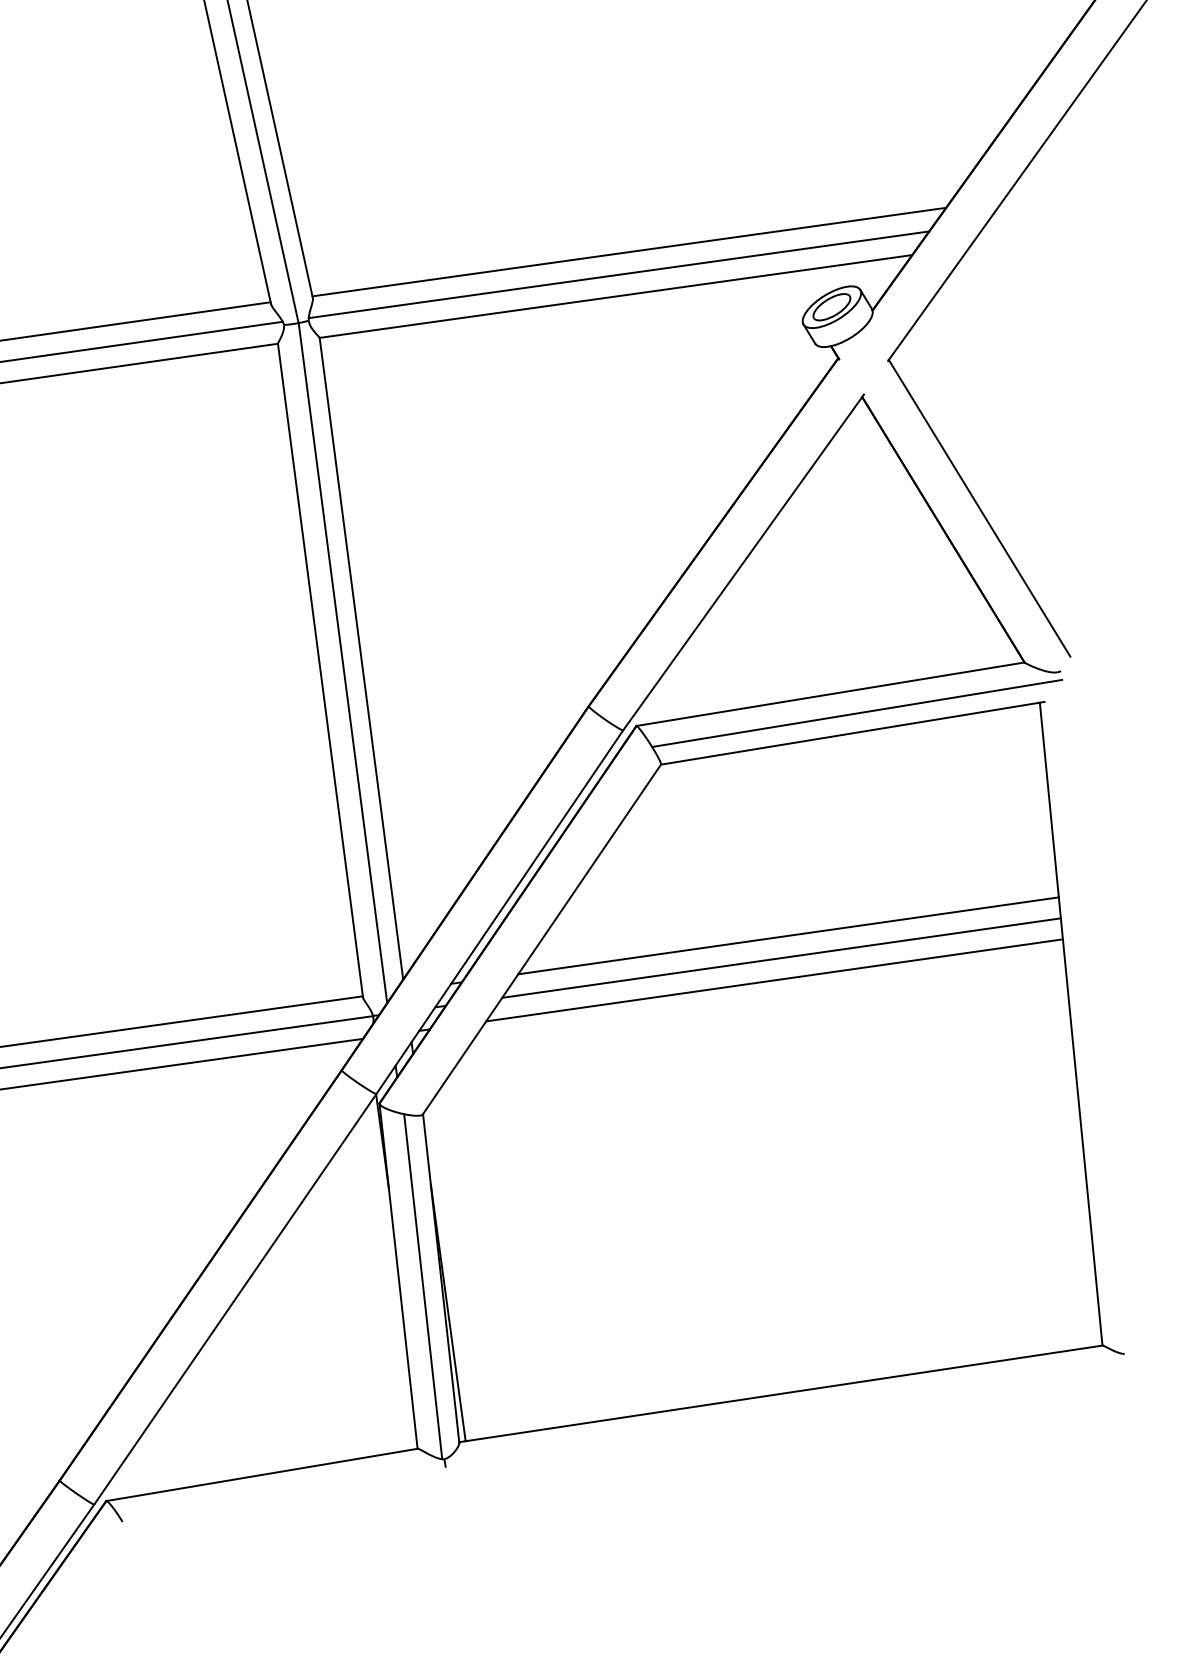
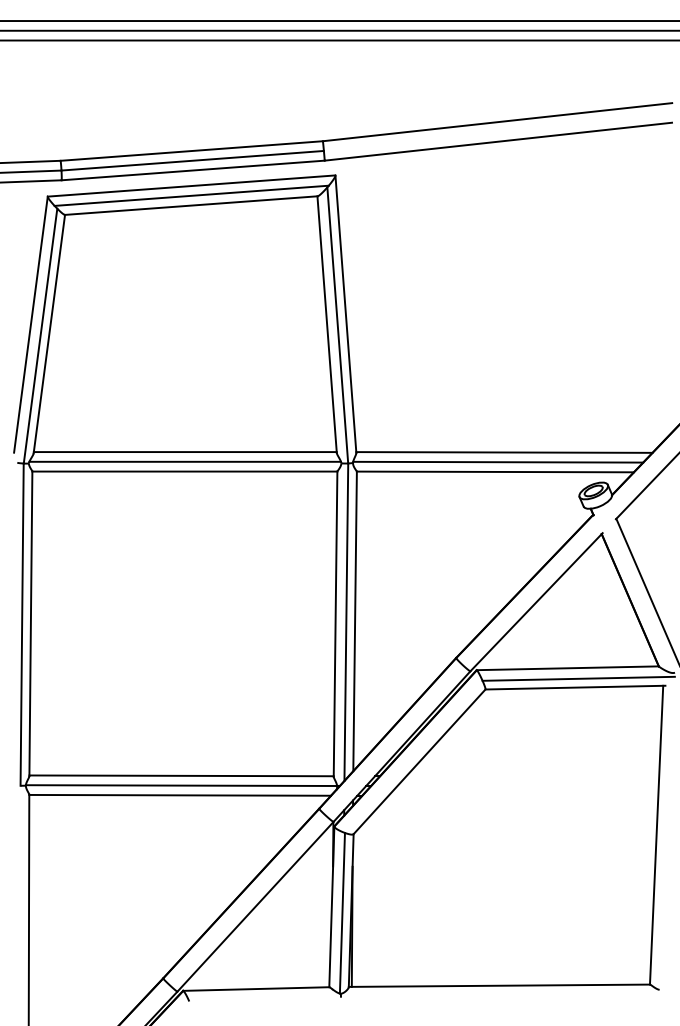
line: (787, 936) -> (532, 776), removed
line: (780, 959) -> (527, 786), removed
line: (774, 979) -> (523, 795), removed

